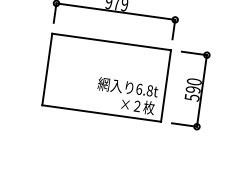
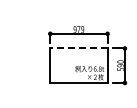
line: (110, 41) -> (78, 48), solid -> dashed

